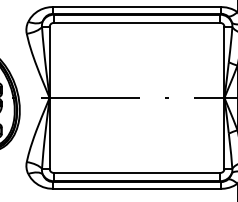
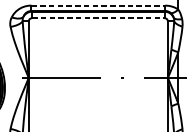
line: (137, 7) -> (98, 5), solid -> dashed
line: (137, 22) -> (98, 17), solid -> dashed

